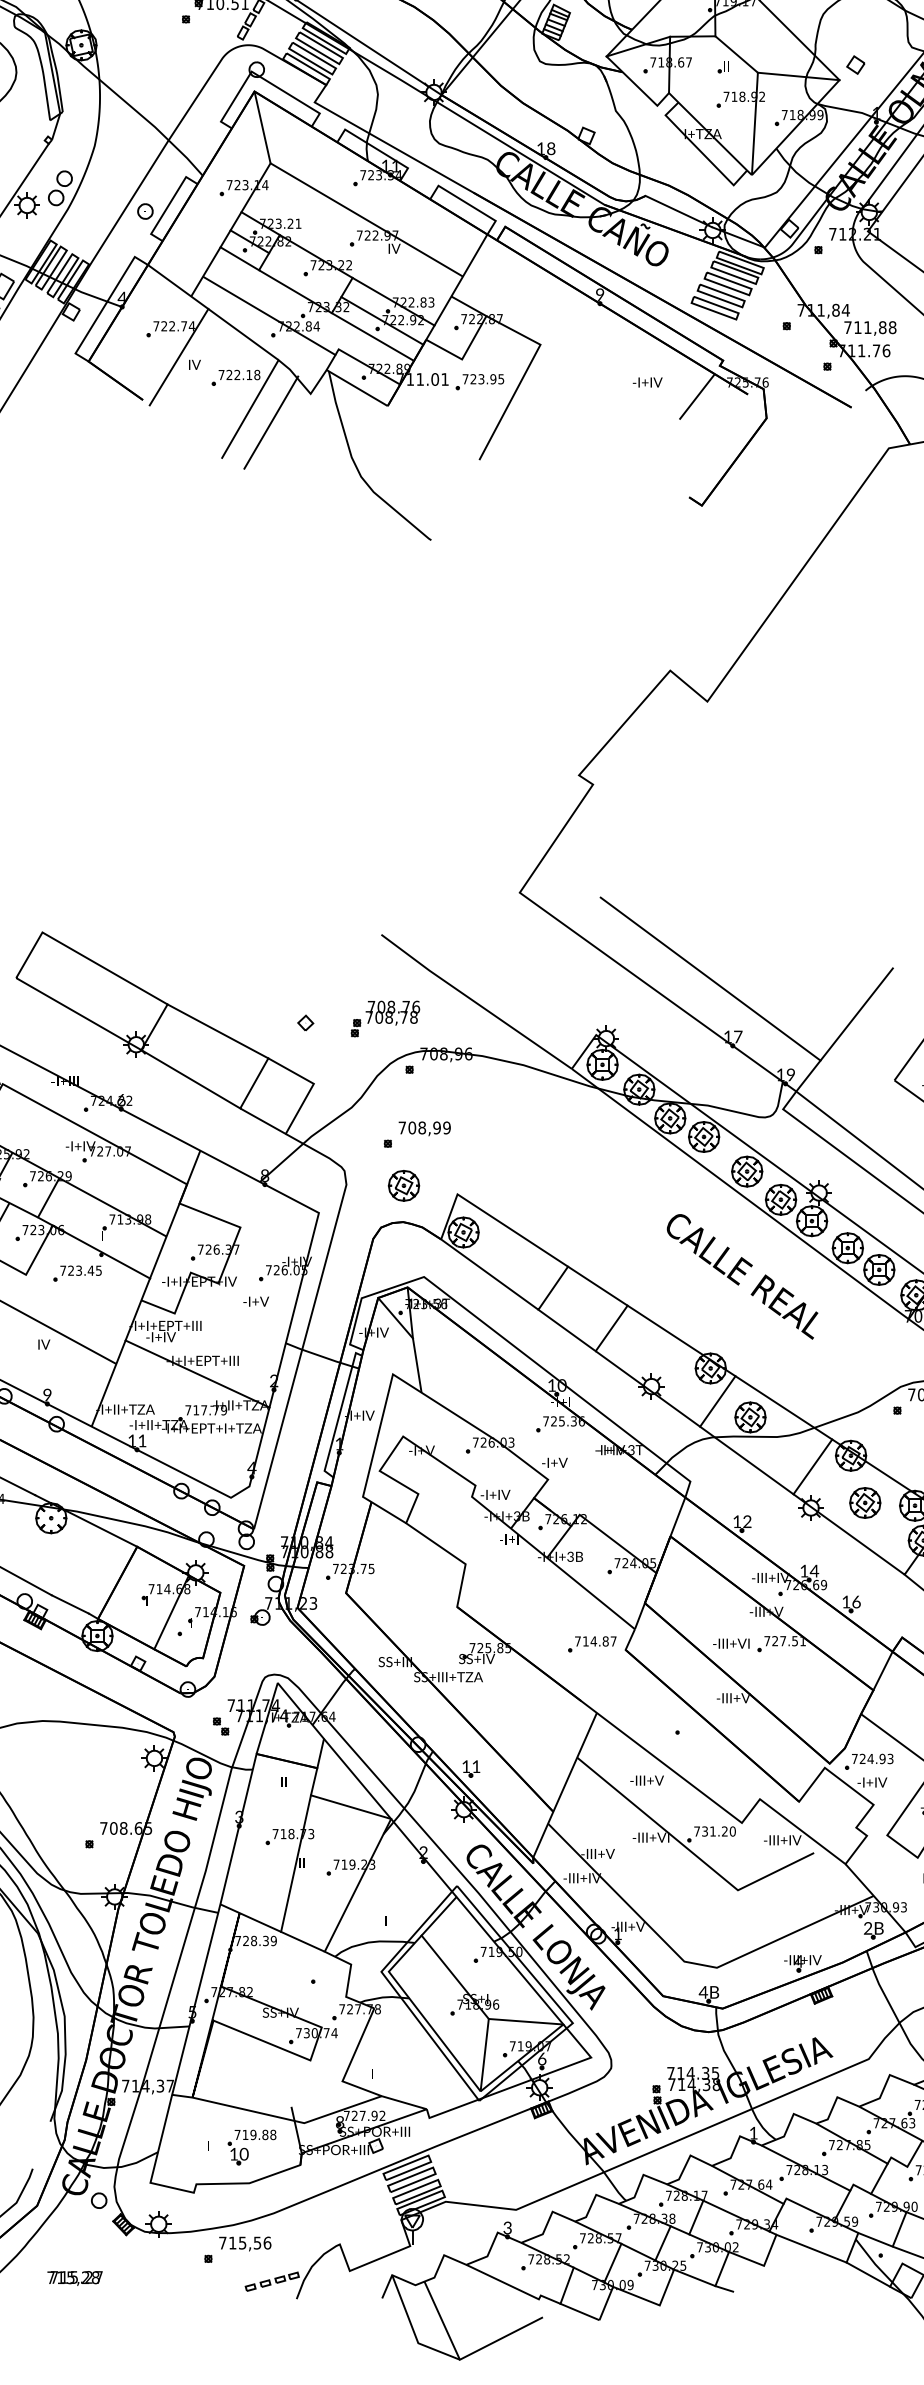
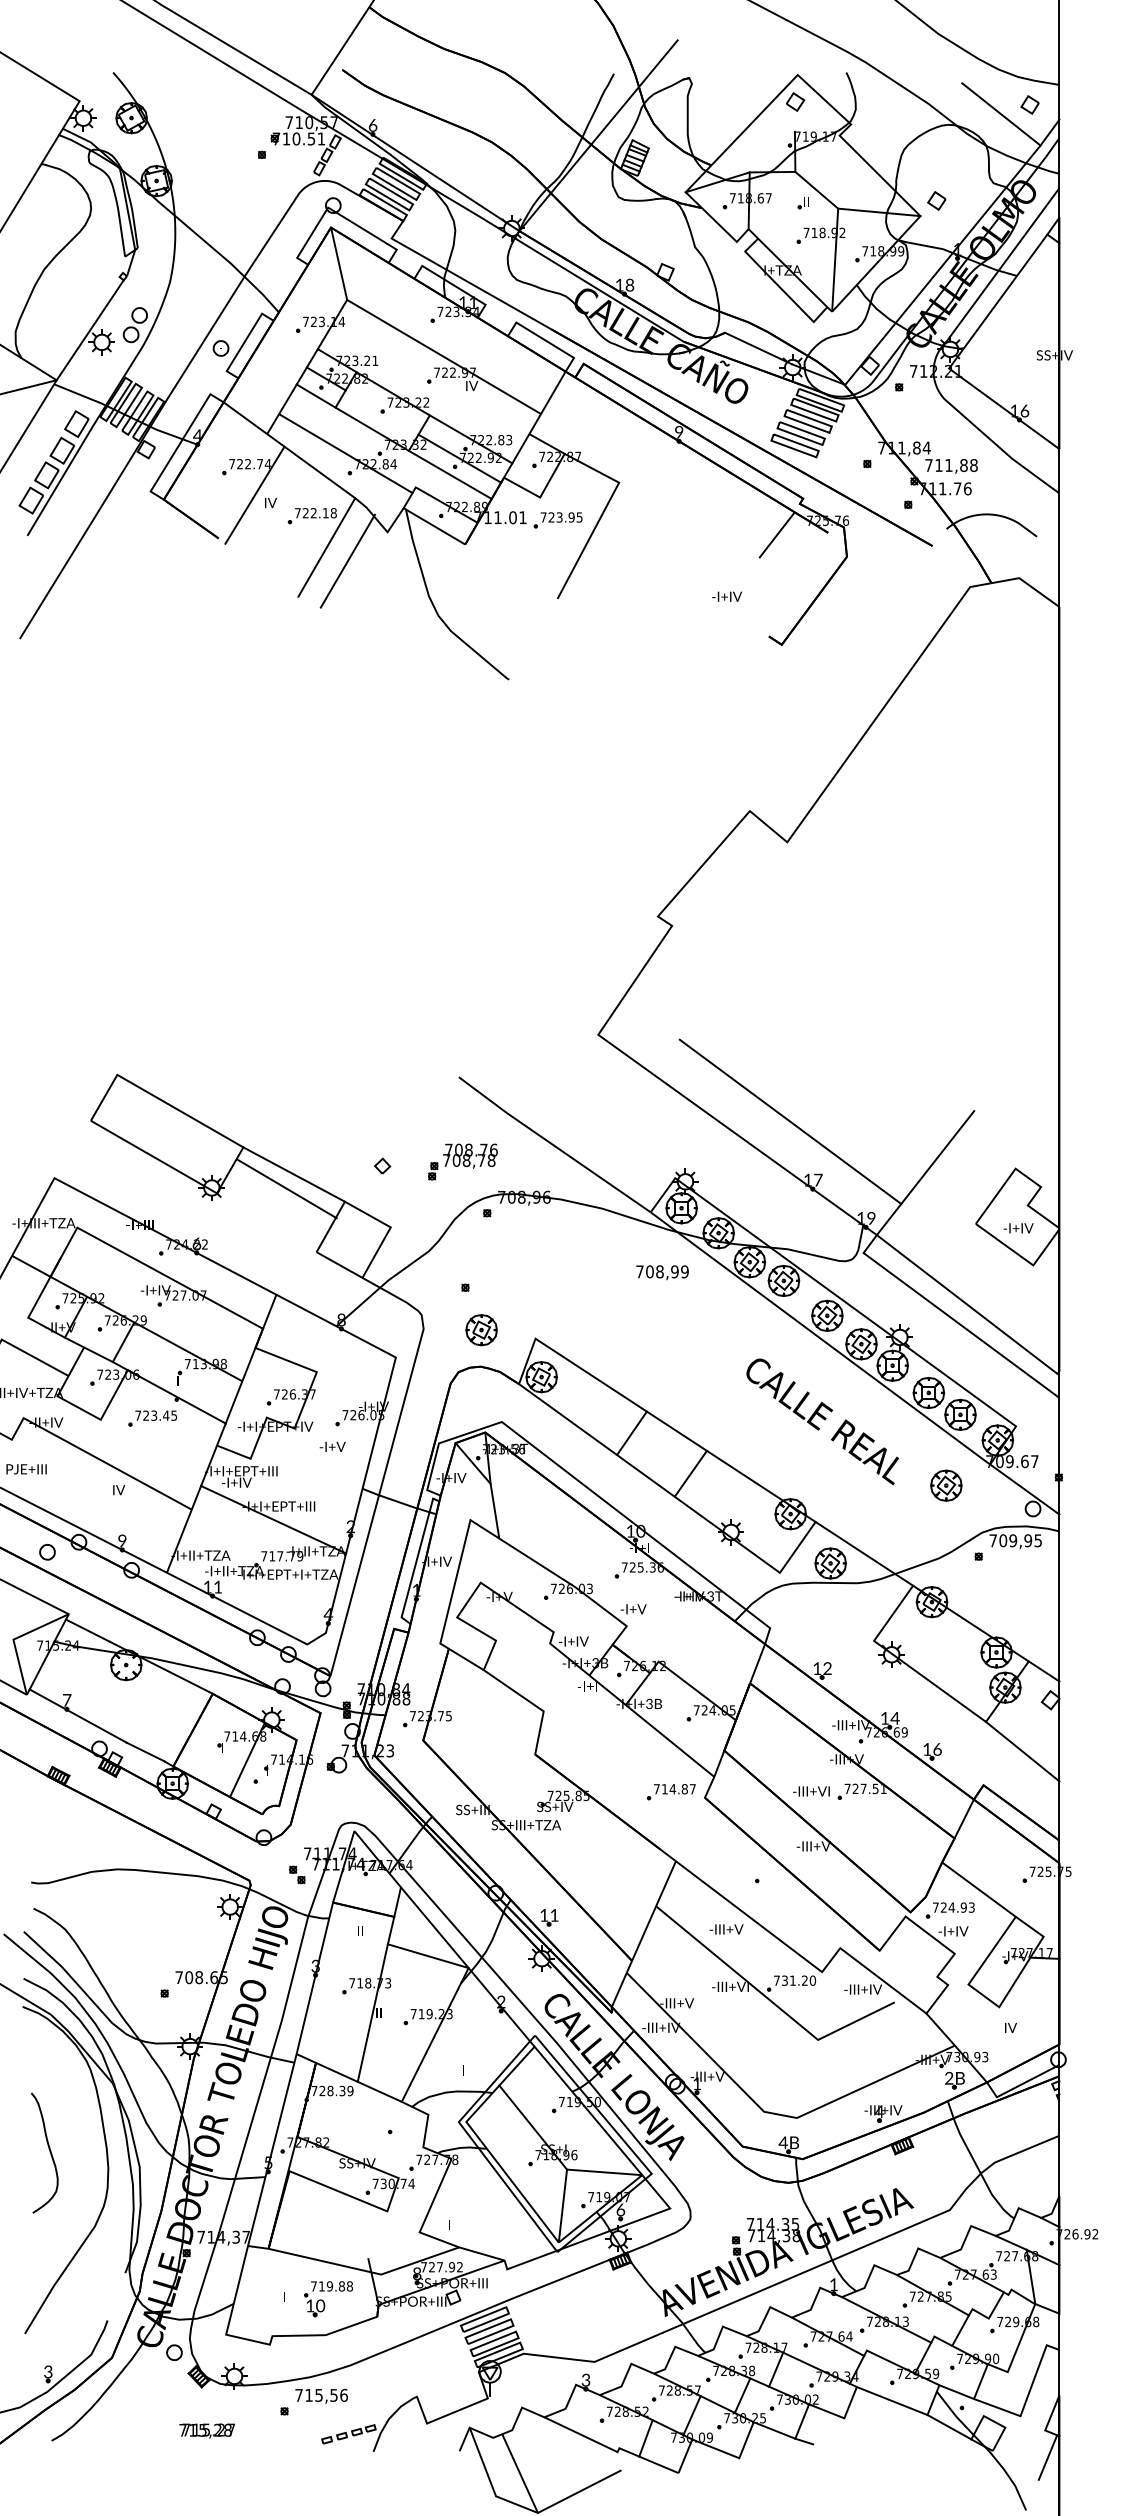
text: (647, 382) -> (726, 596), moved
line: (190, 1078) -> (286, 1188), moved
text: (424, 1128) -> (662, 1272), moved
line: (746, 1460) -> (826, 1606), removed
part: (865, 1502) -> (946, 1485), moved
text: (74, 2277) -> (206, 2430), moved

